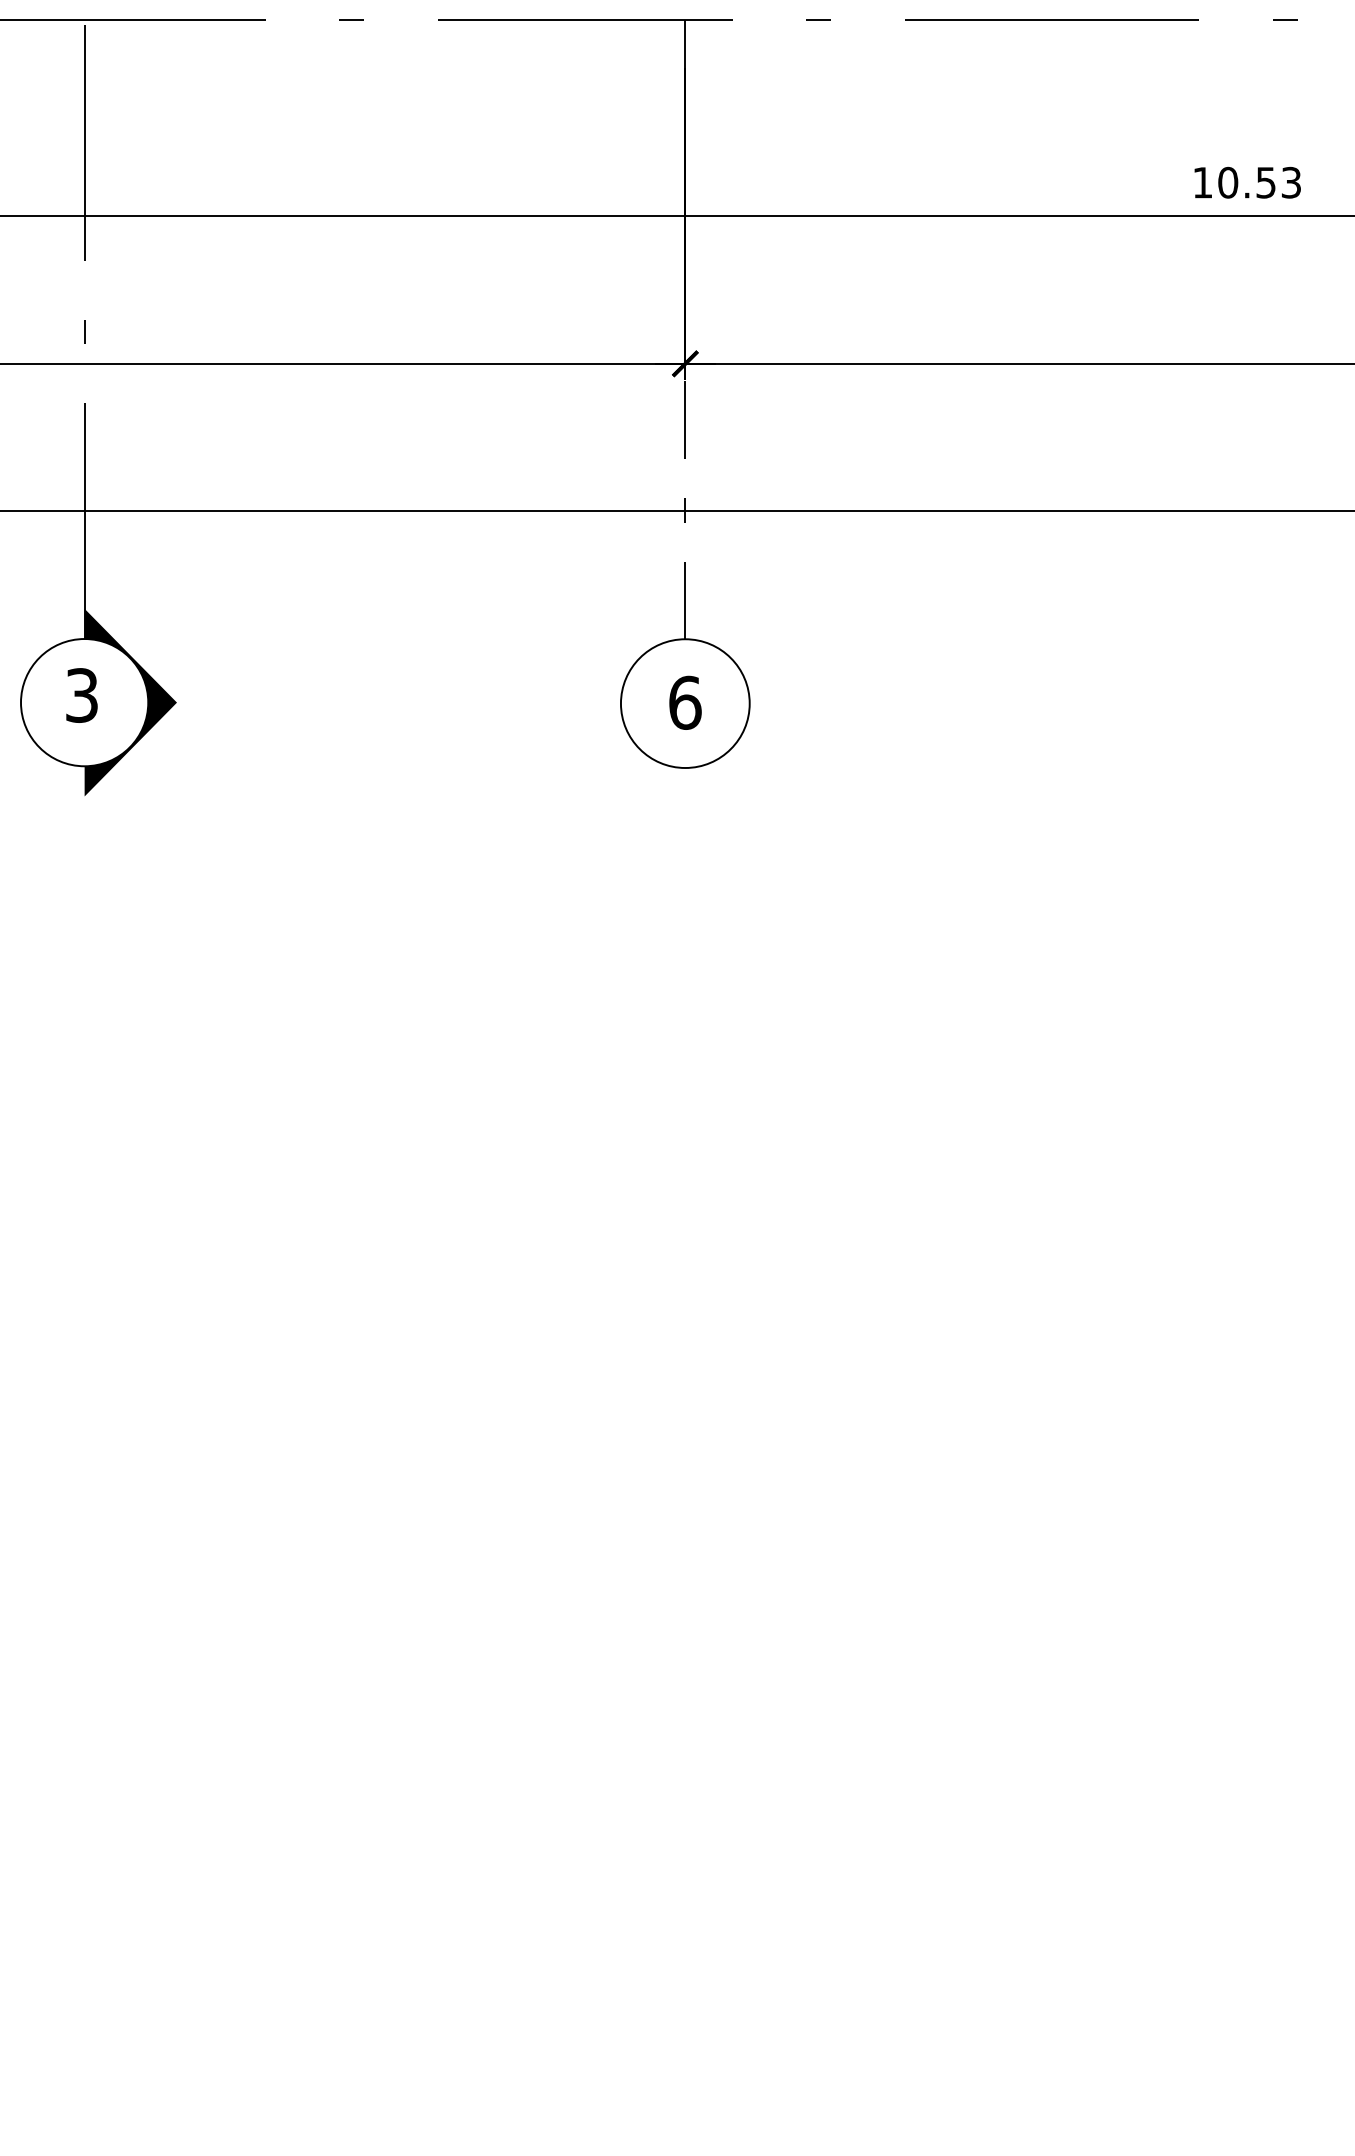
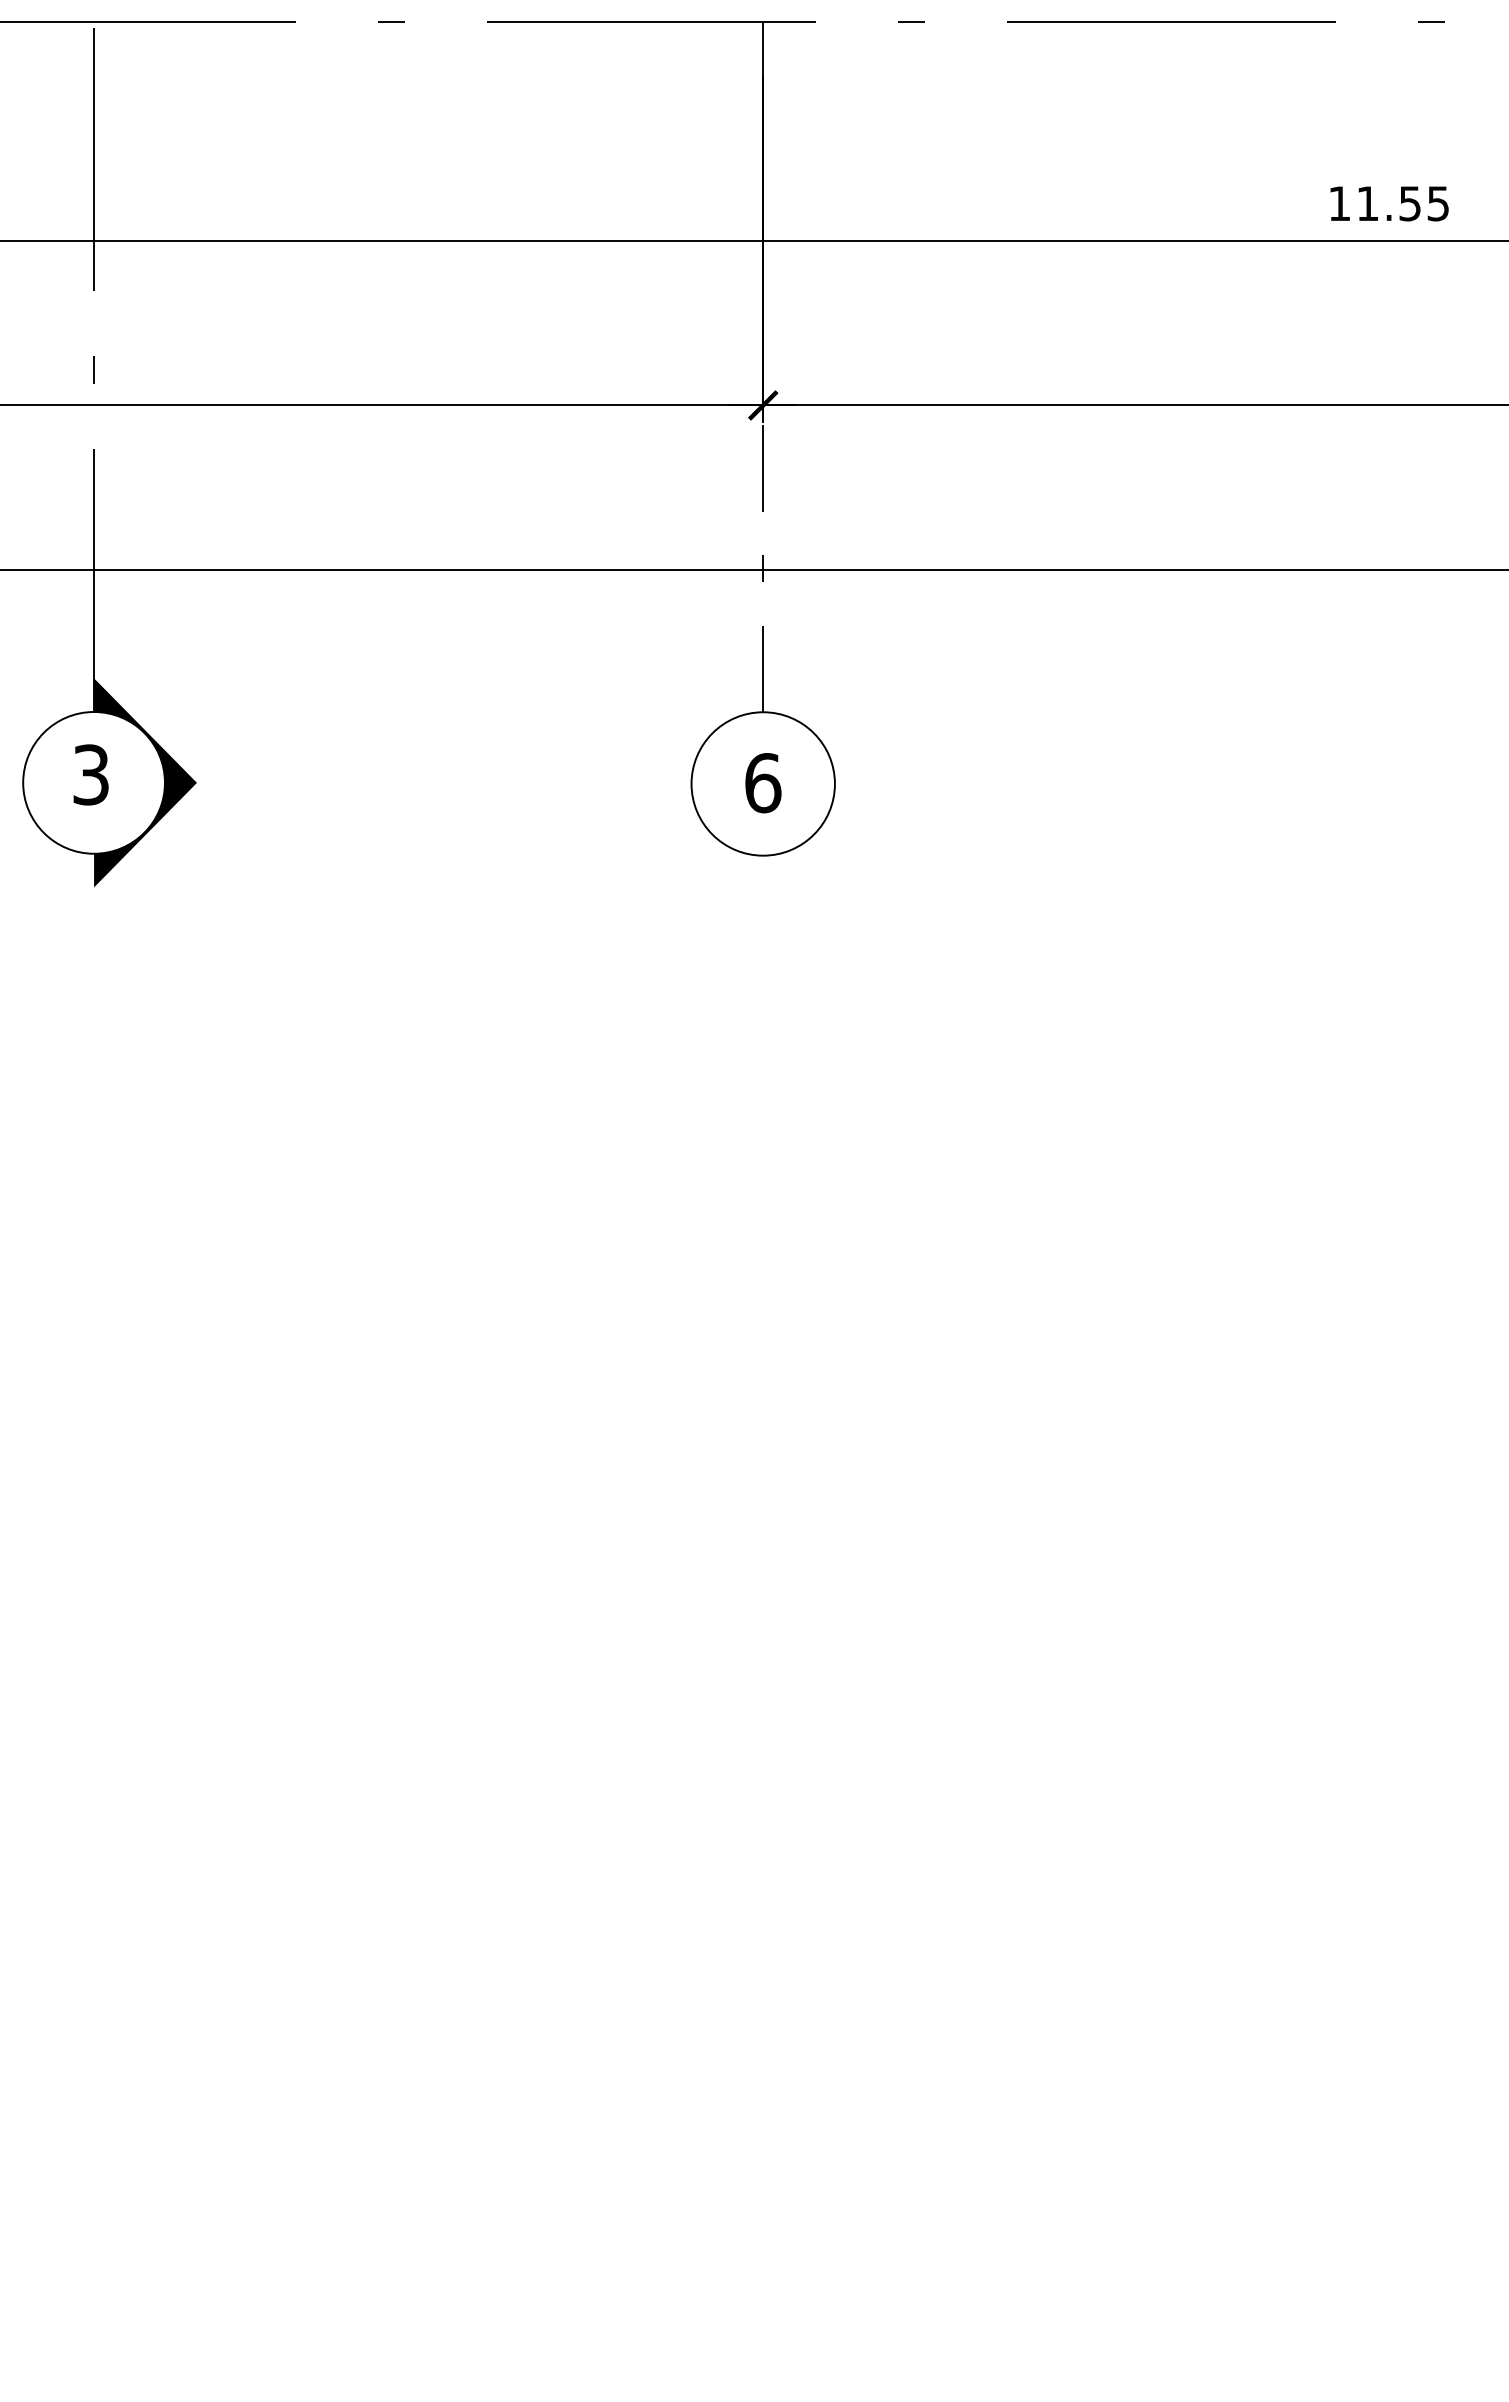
text: (1259, 182) -> (1402, 203), 10.53 -> 11.55

